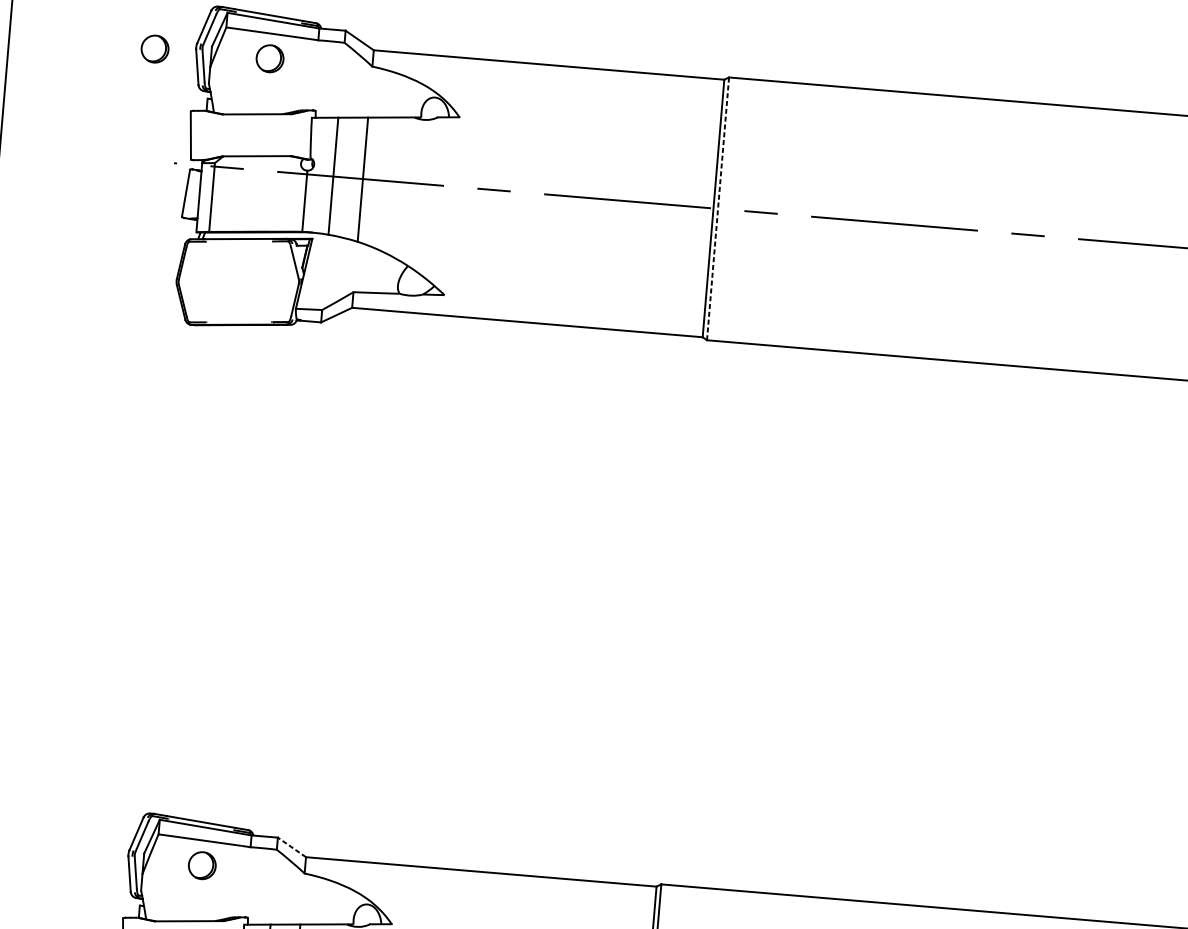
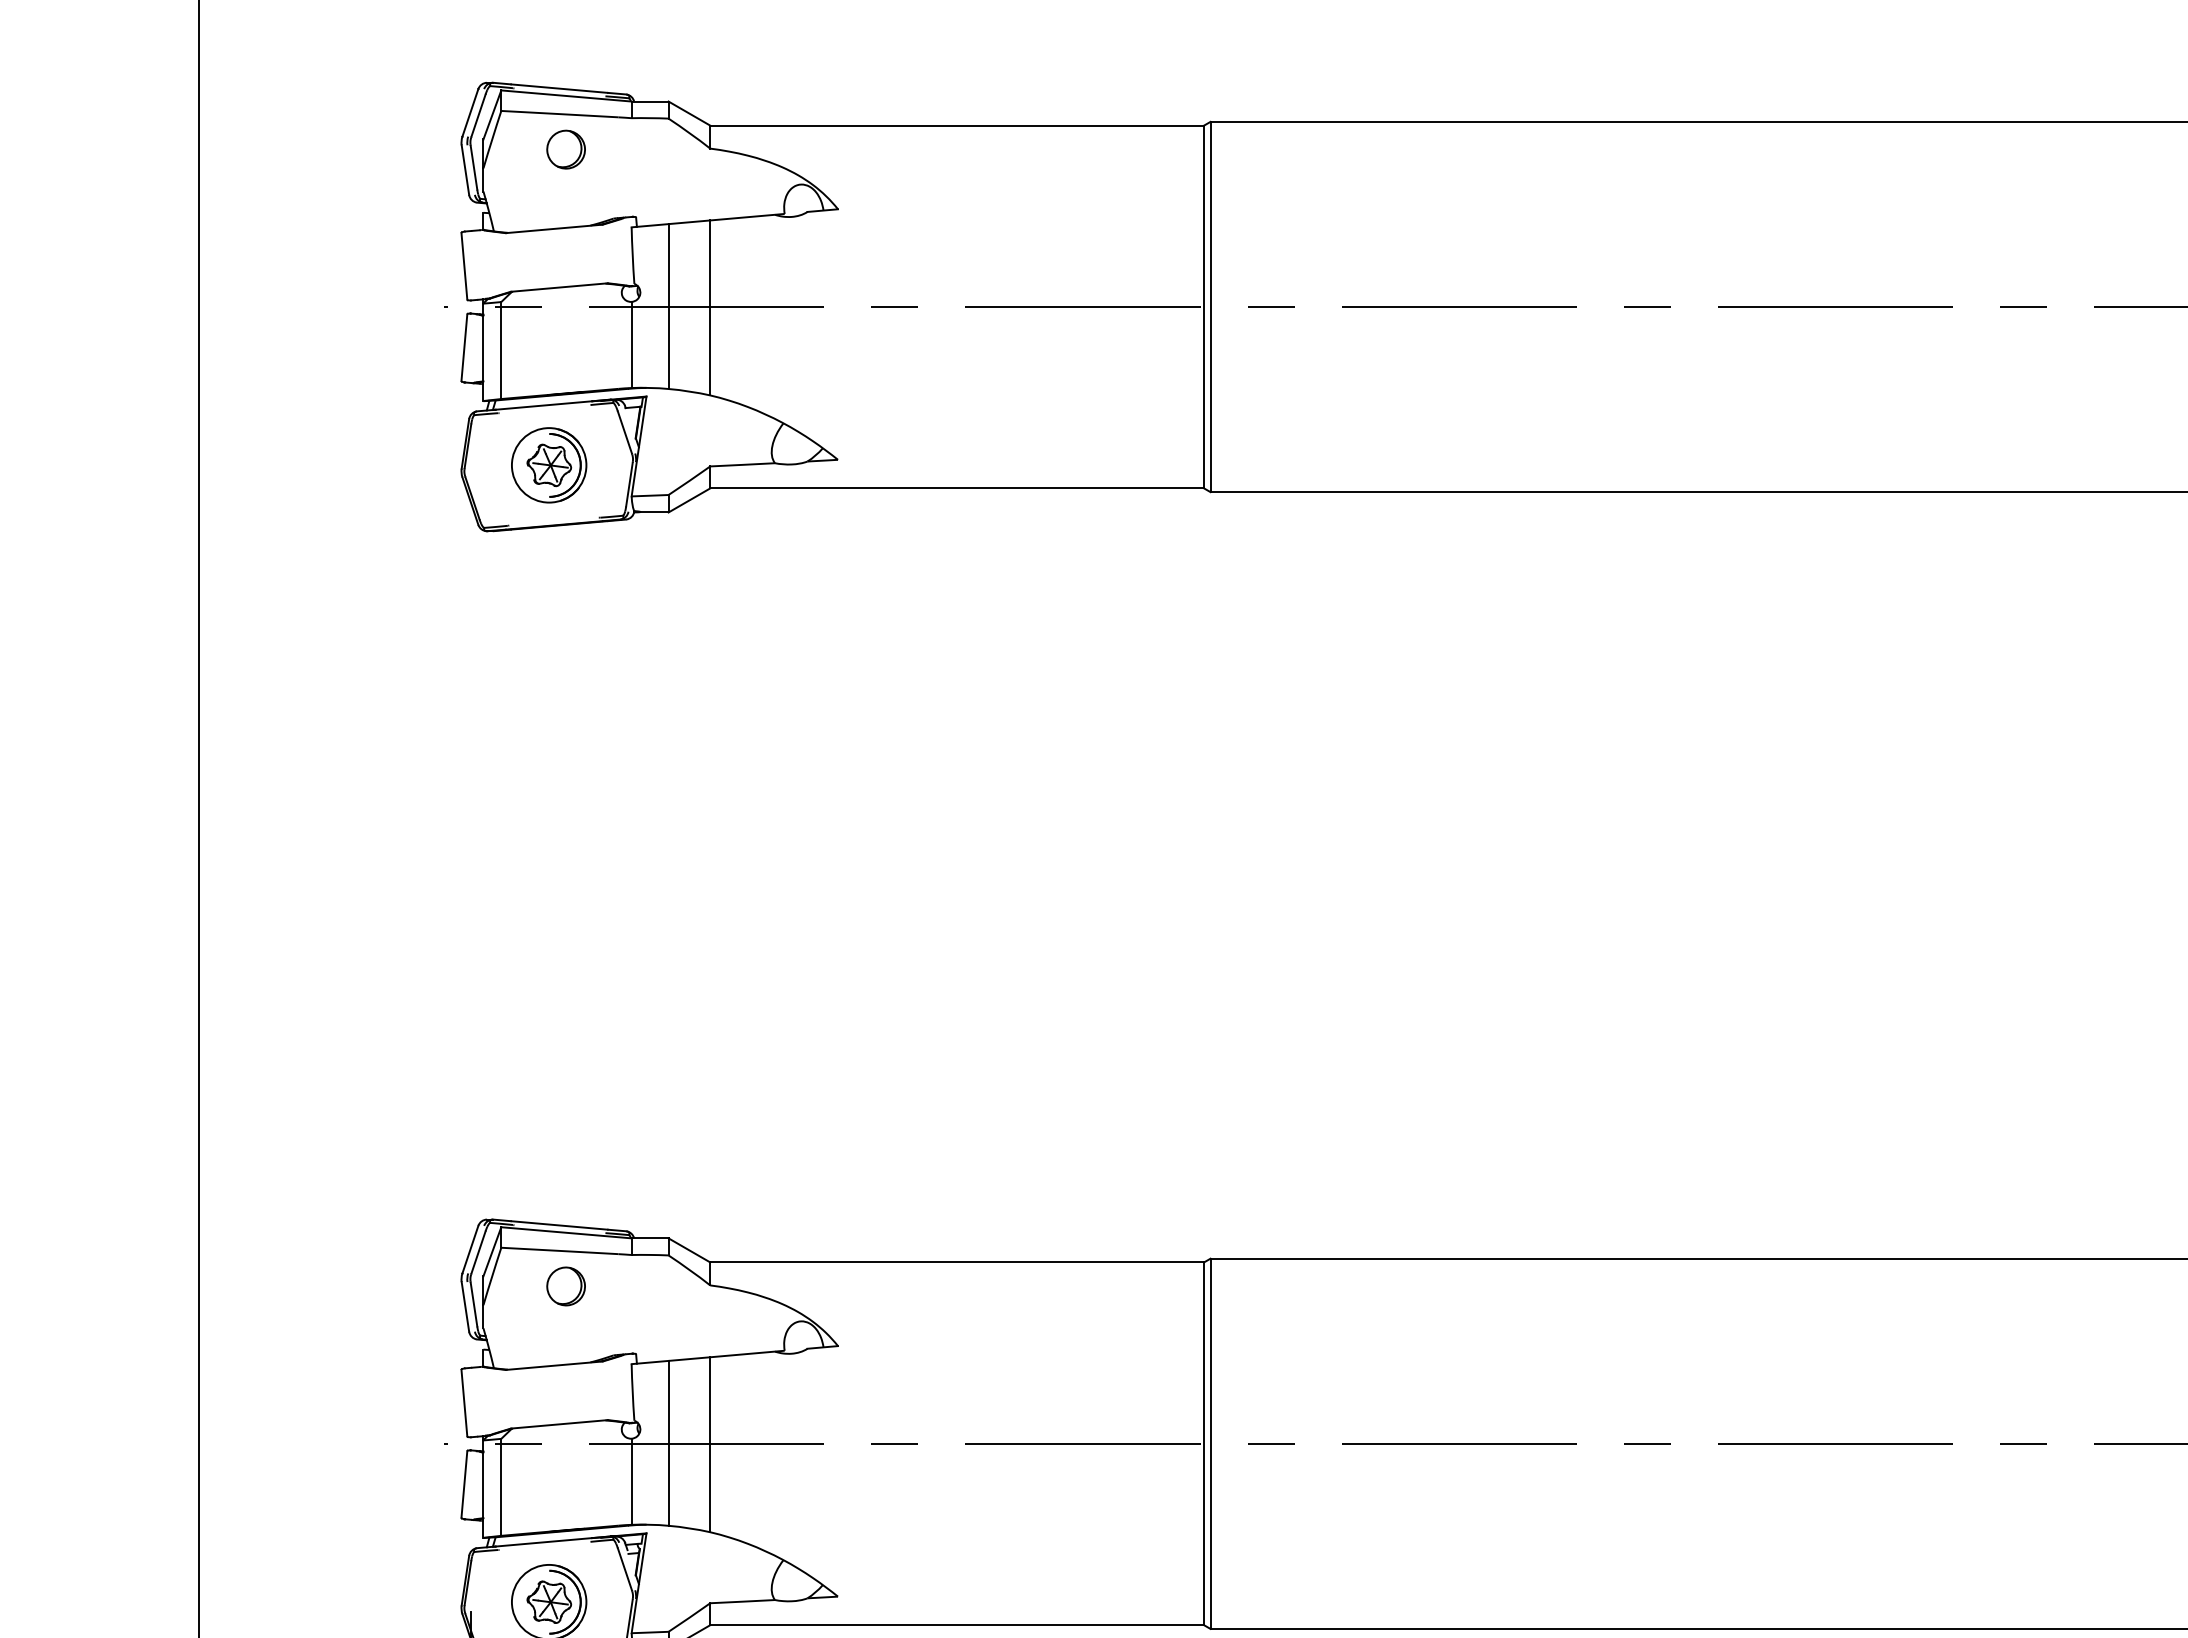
part: (154, 48) -> (403, 149), removed
line: (718, 208) -> (1210, 306), dashed -> solid
part: (239, 281) -> (549, 465), added
line: (291, 847) -> (688, 1250), dashed -> solid

